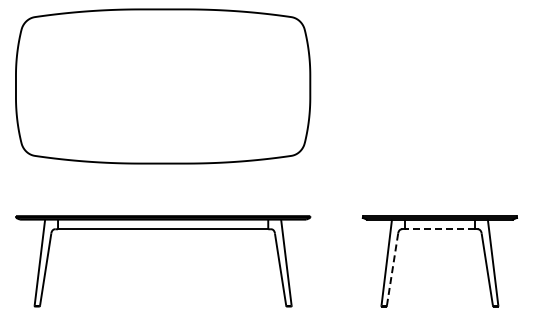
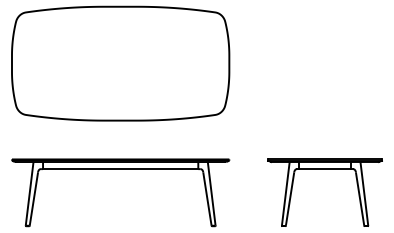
line: (439, 229) -> (324, 169), dashed -> solid
line: (392, 270) -> (290, 199), dashed -> solid

